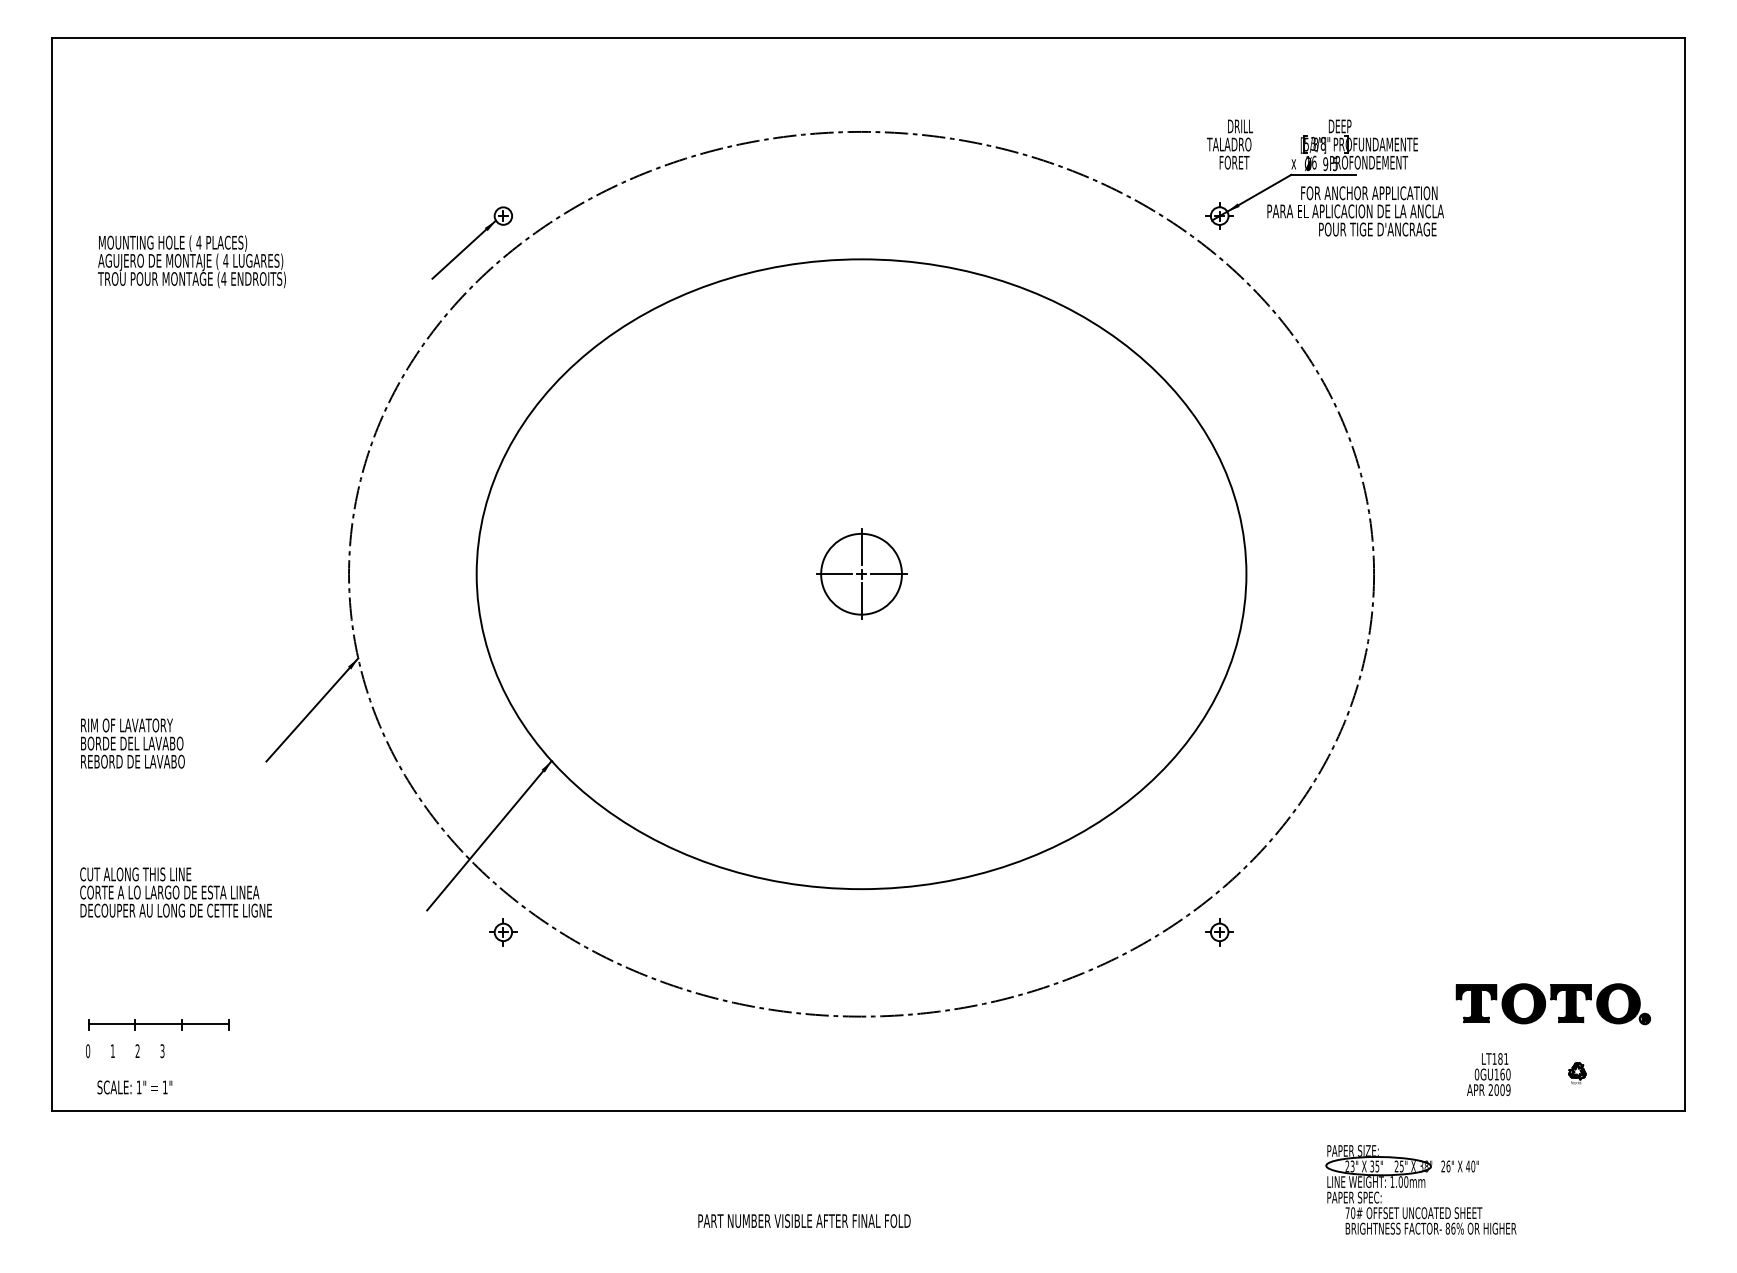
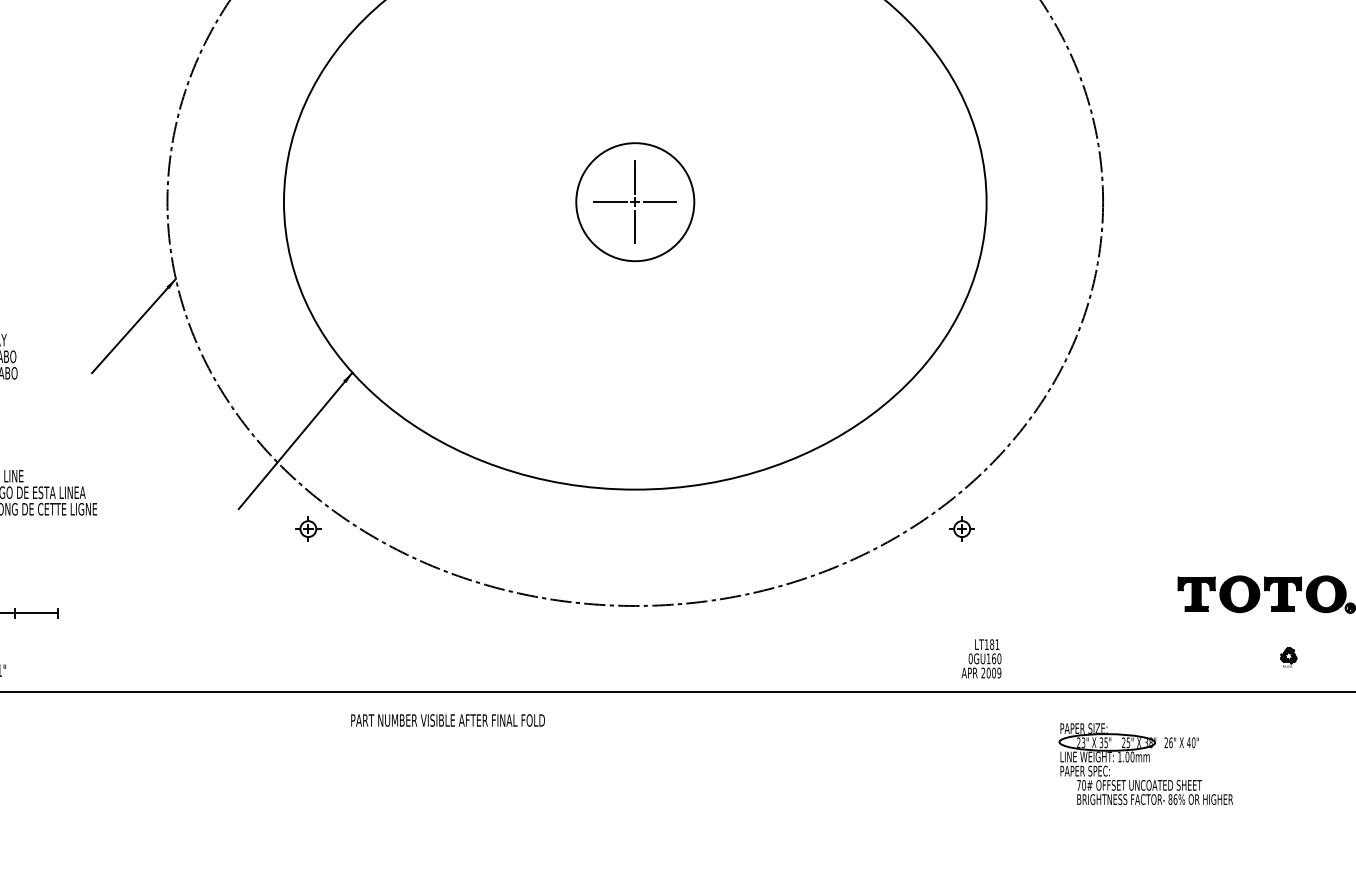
circle: (861, 573) -> (635, 201), size x1.6
text: (1488, 1074) -> (981, 658), moved
text: (804, 1221) -> (448, 720), moved

